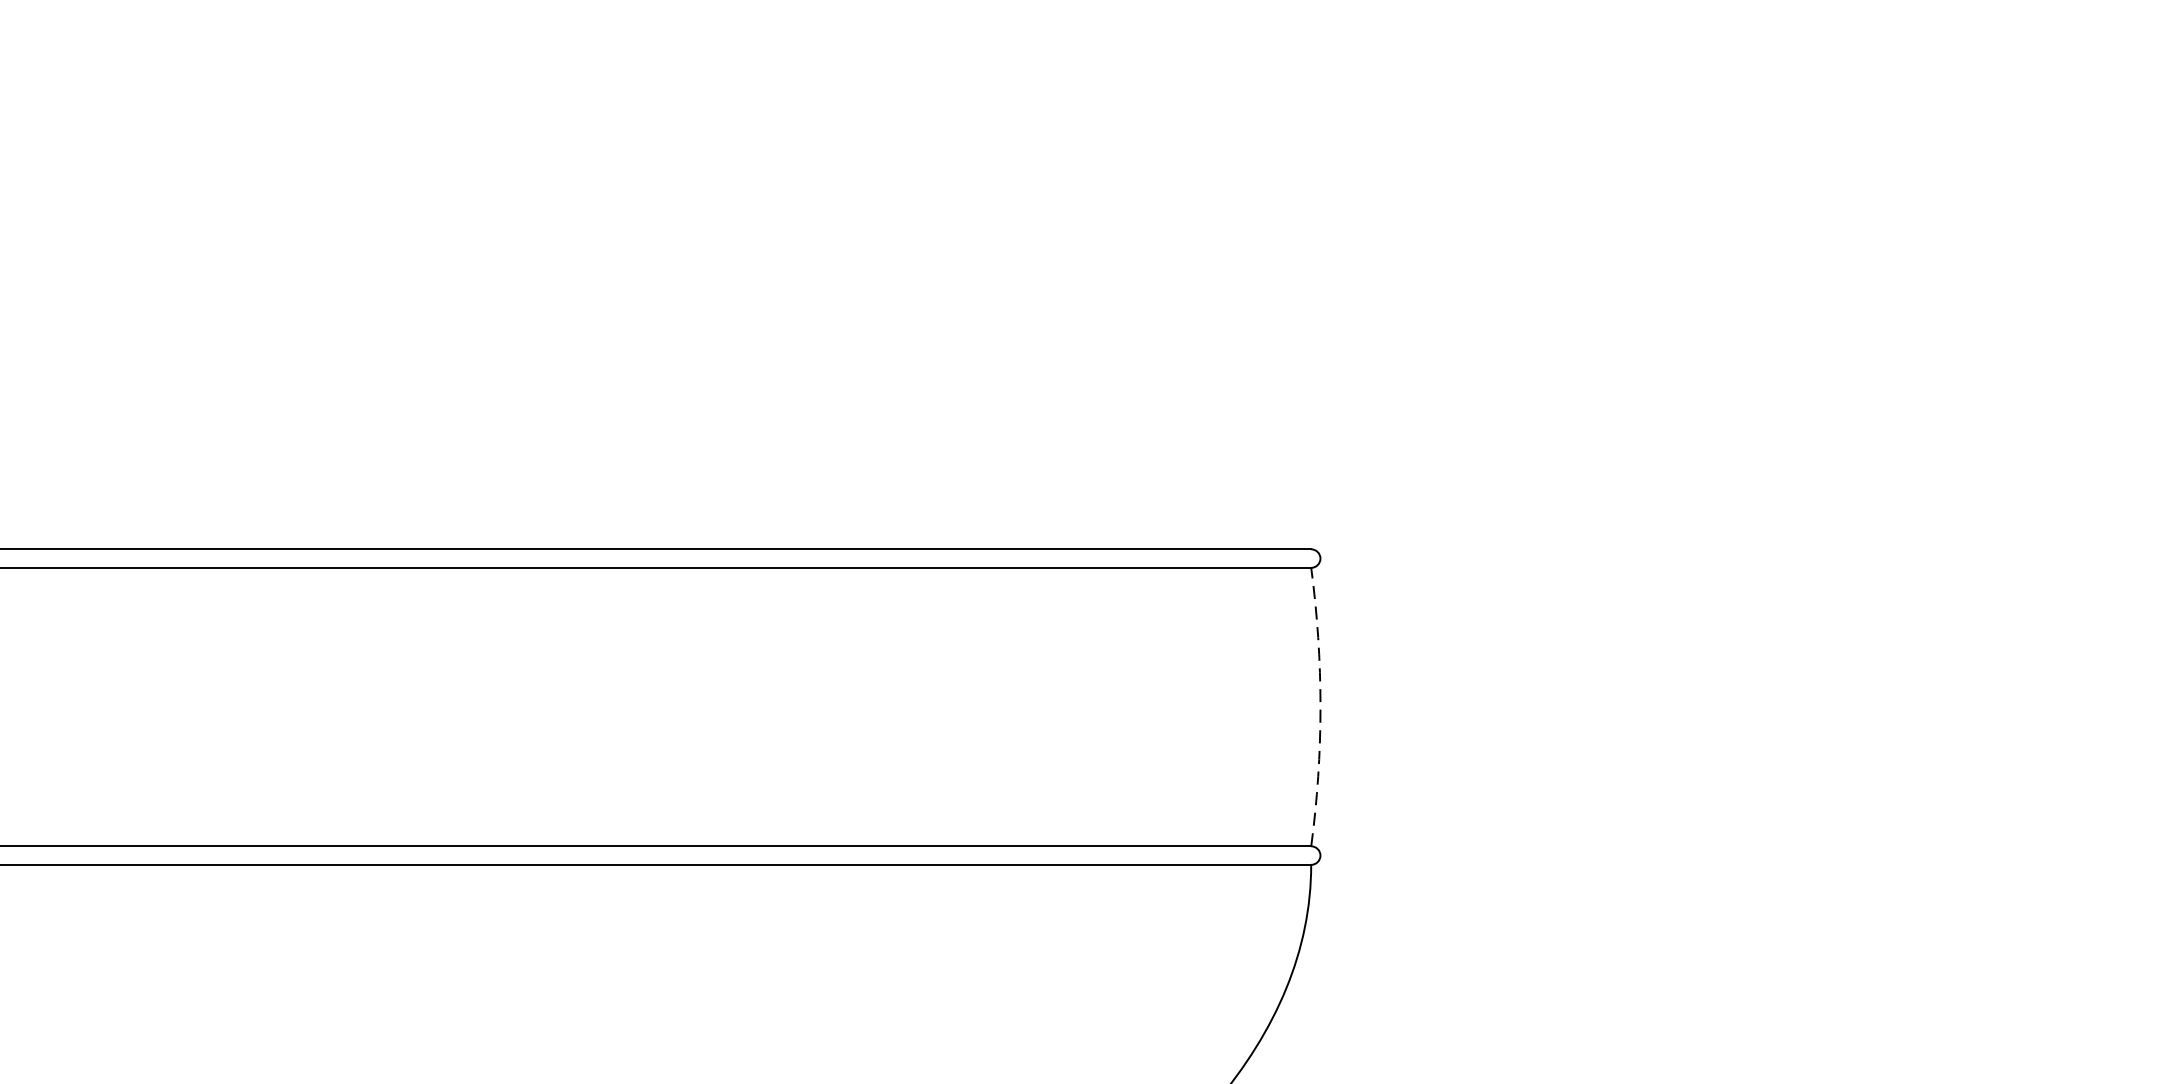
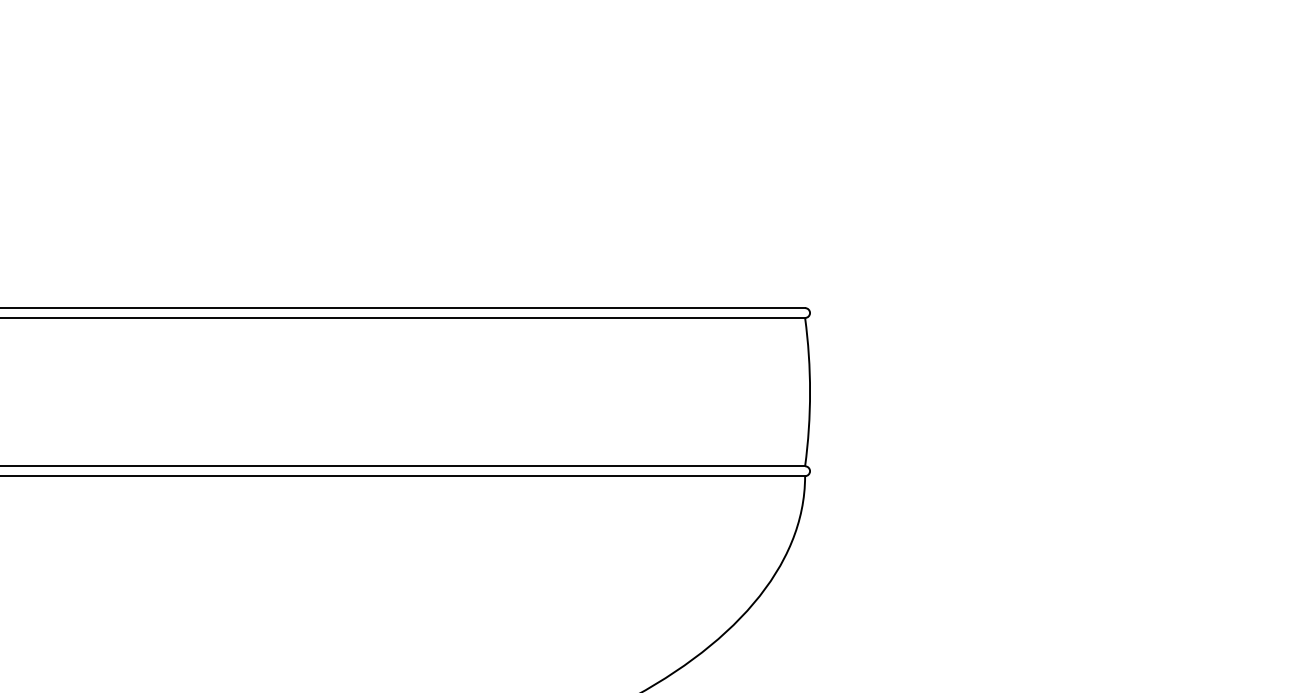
arc: (1321, 707) -> (810, 392), dashed -> solid

